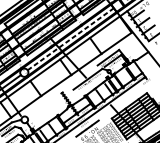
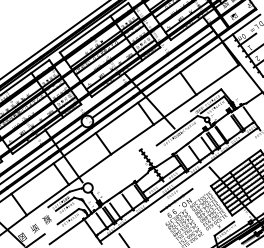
line: (71, 39) -> (153, 74), dashed -> solid

